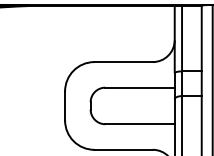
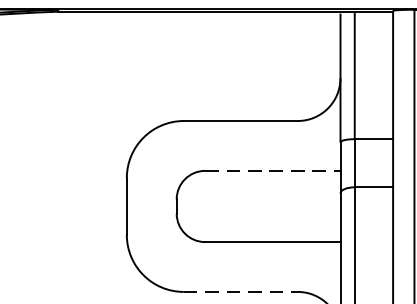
line: (140, 87) -> (273, 170), solid -> dashed
line: (124, 149) -> (242, 291), solid -> dashed

